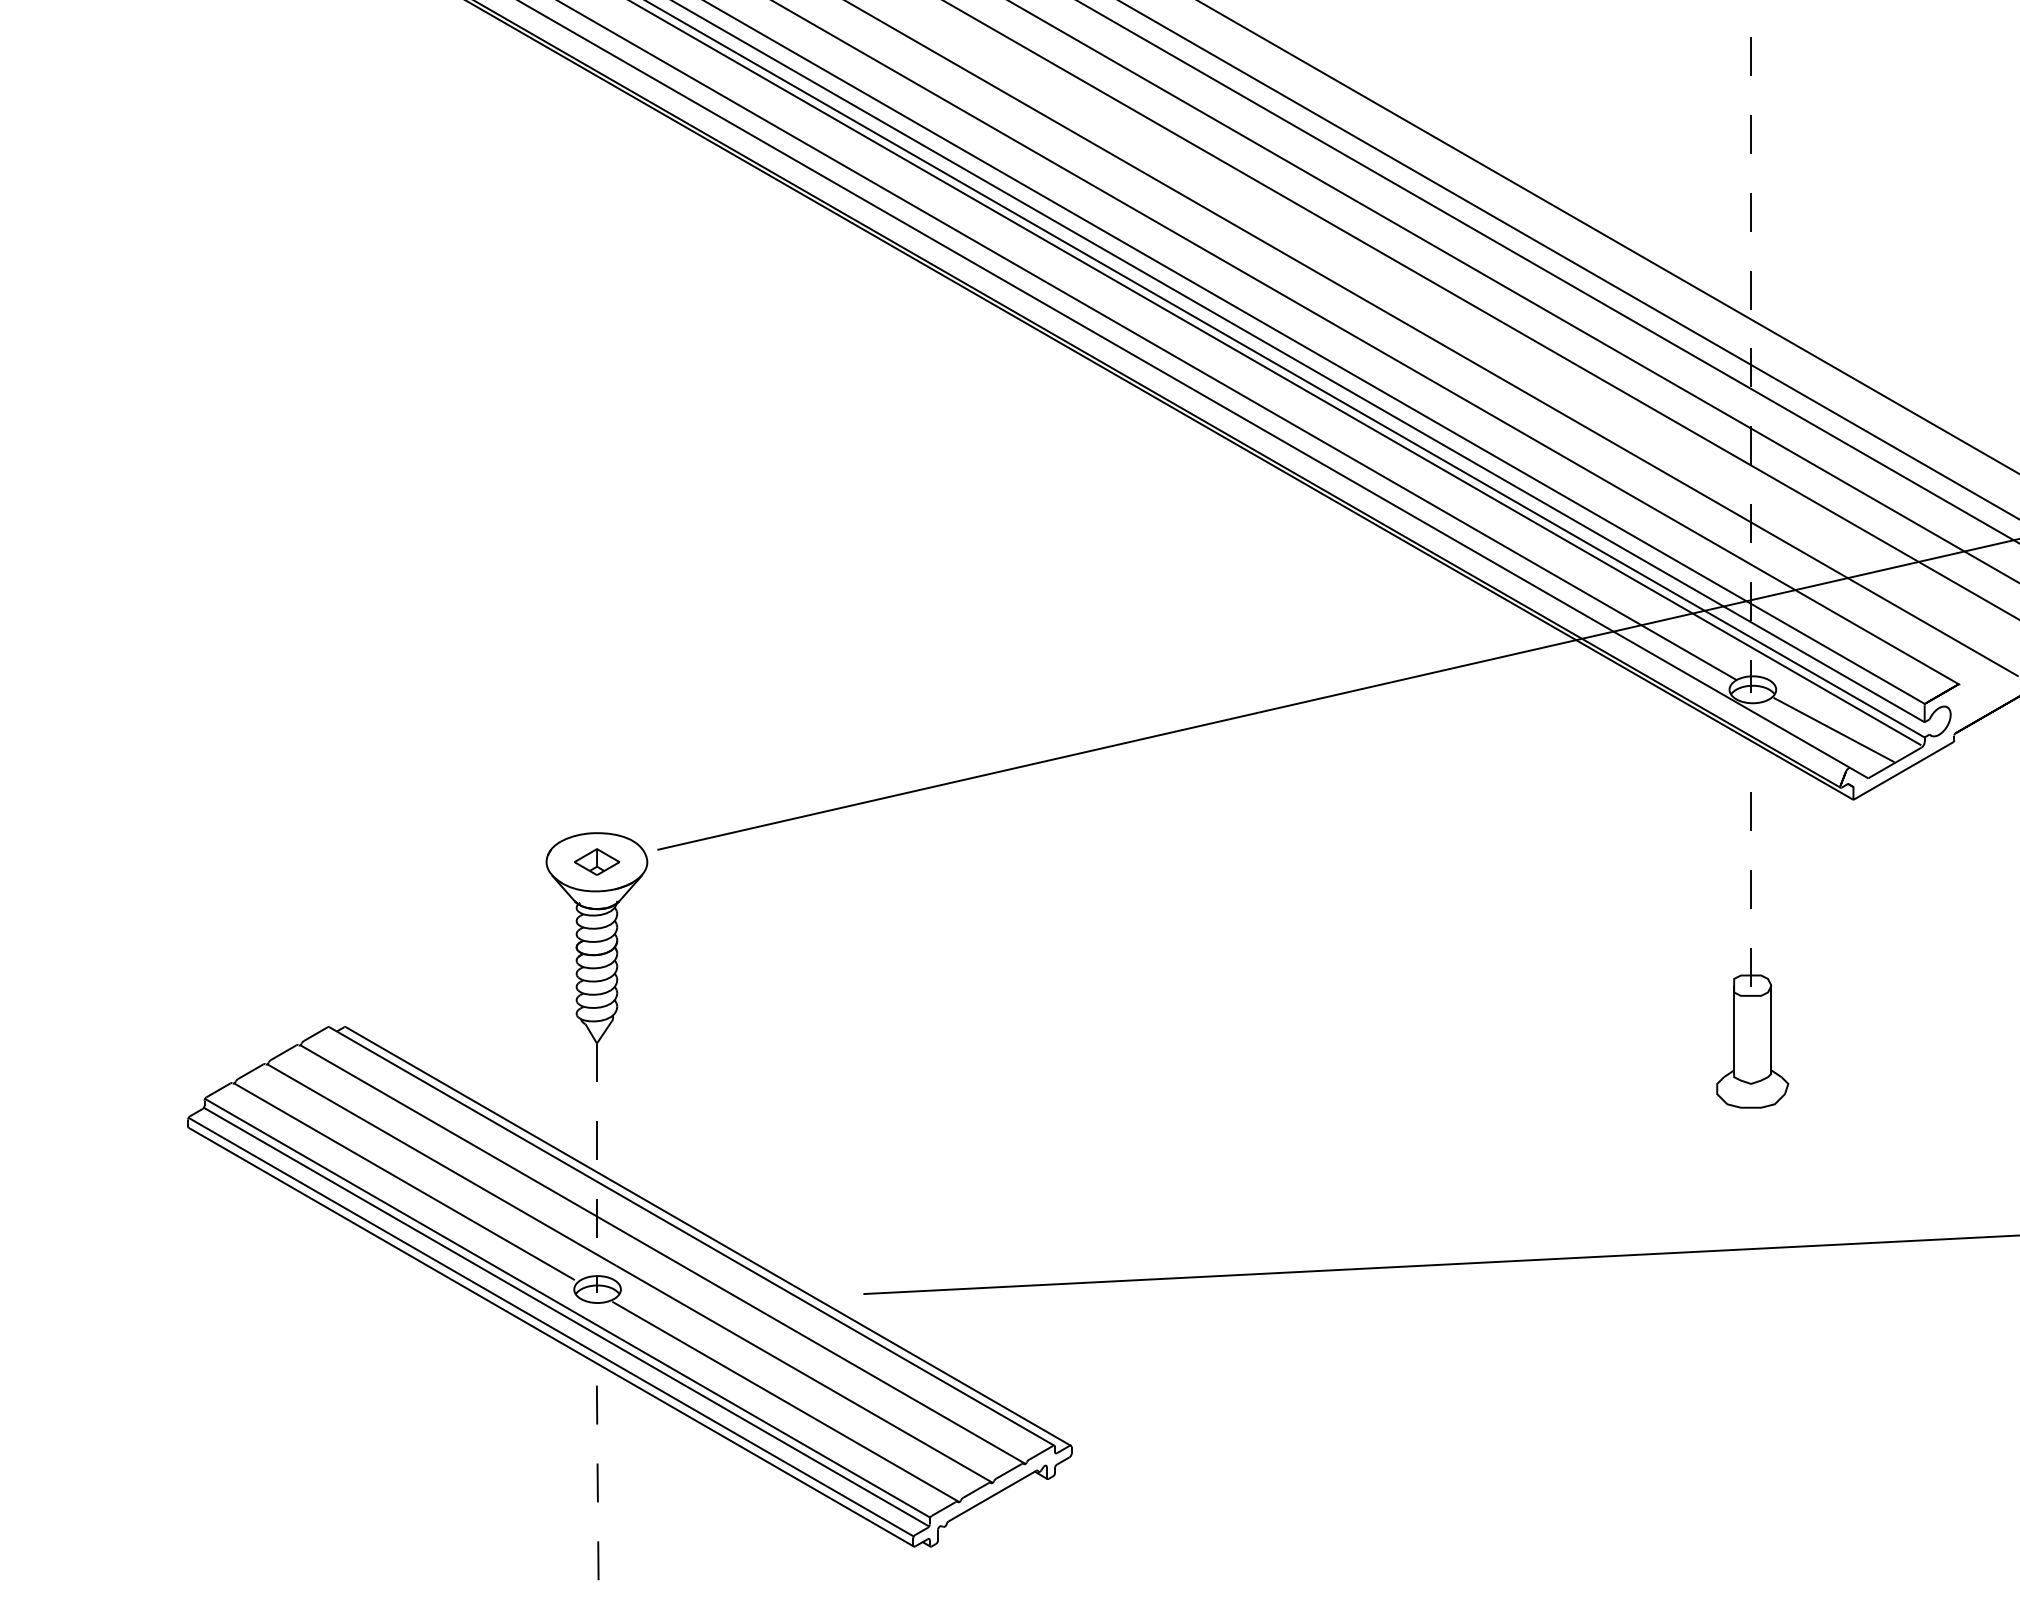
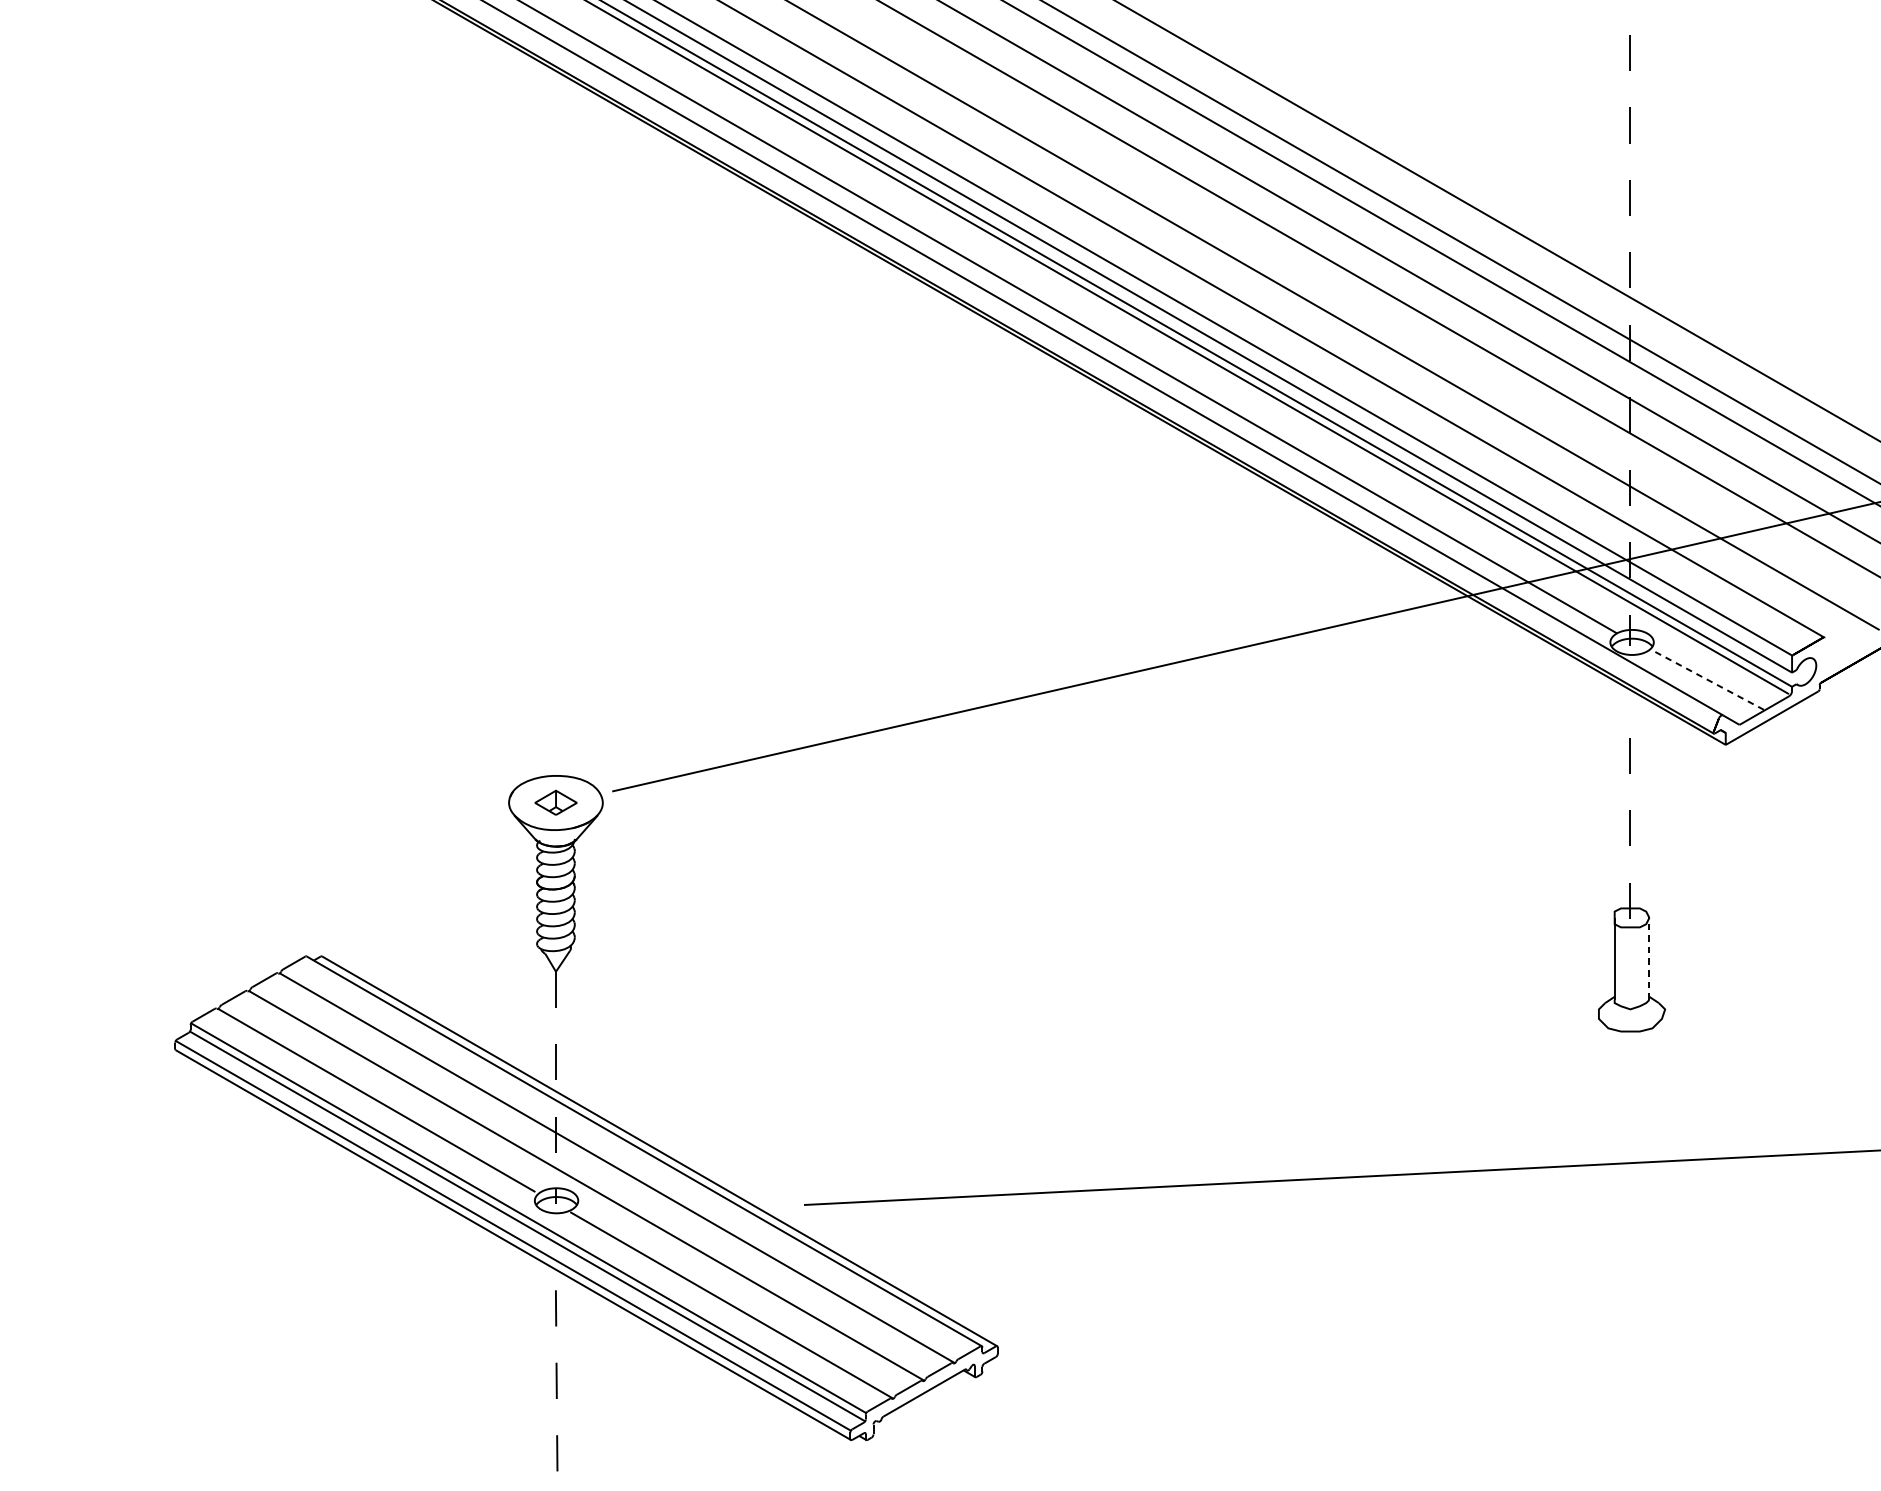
line: (1833, 729) -> (1707, 679), solid -> dashed
line: (1771, 1029) -> (1649, 958), solid -> dashed

